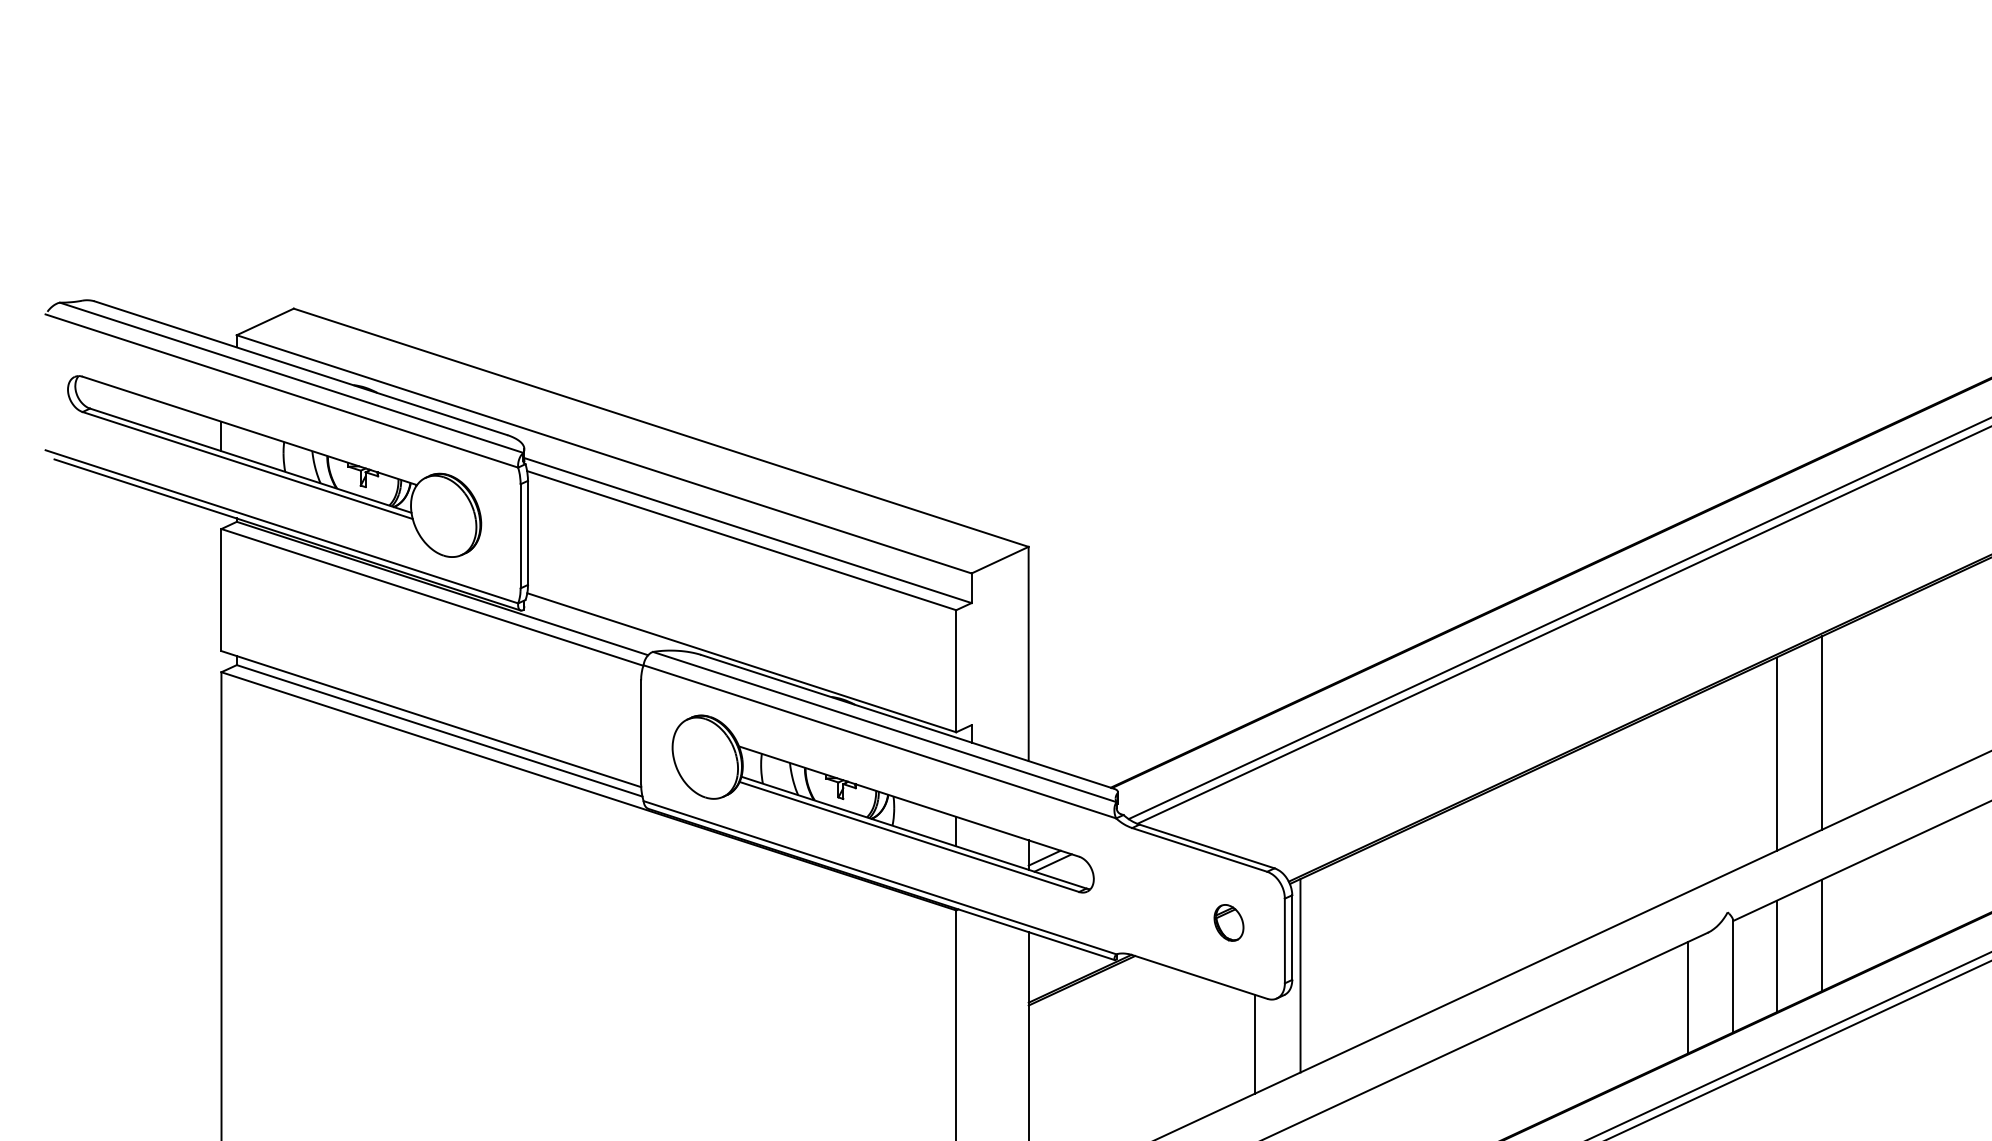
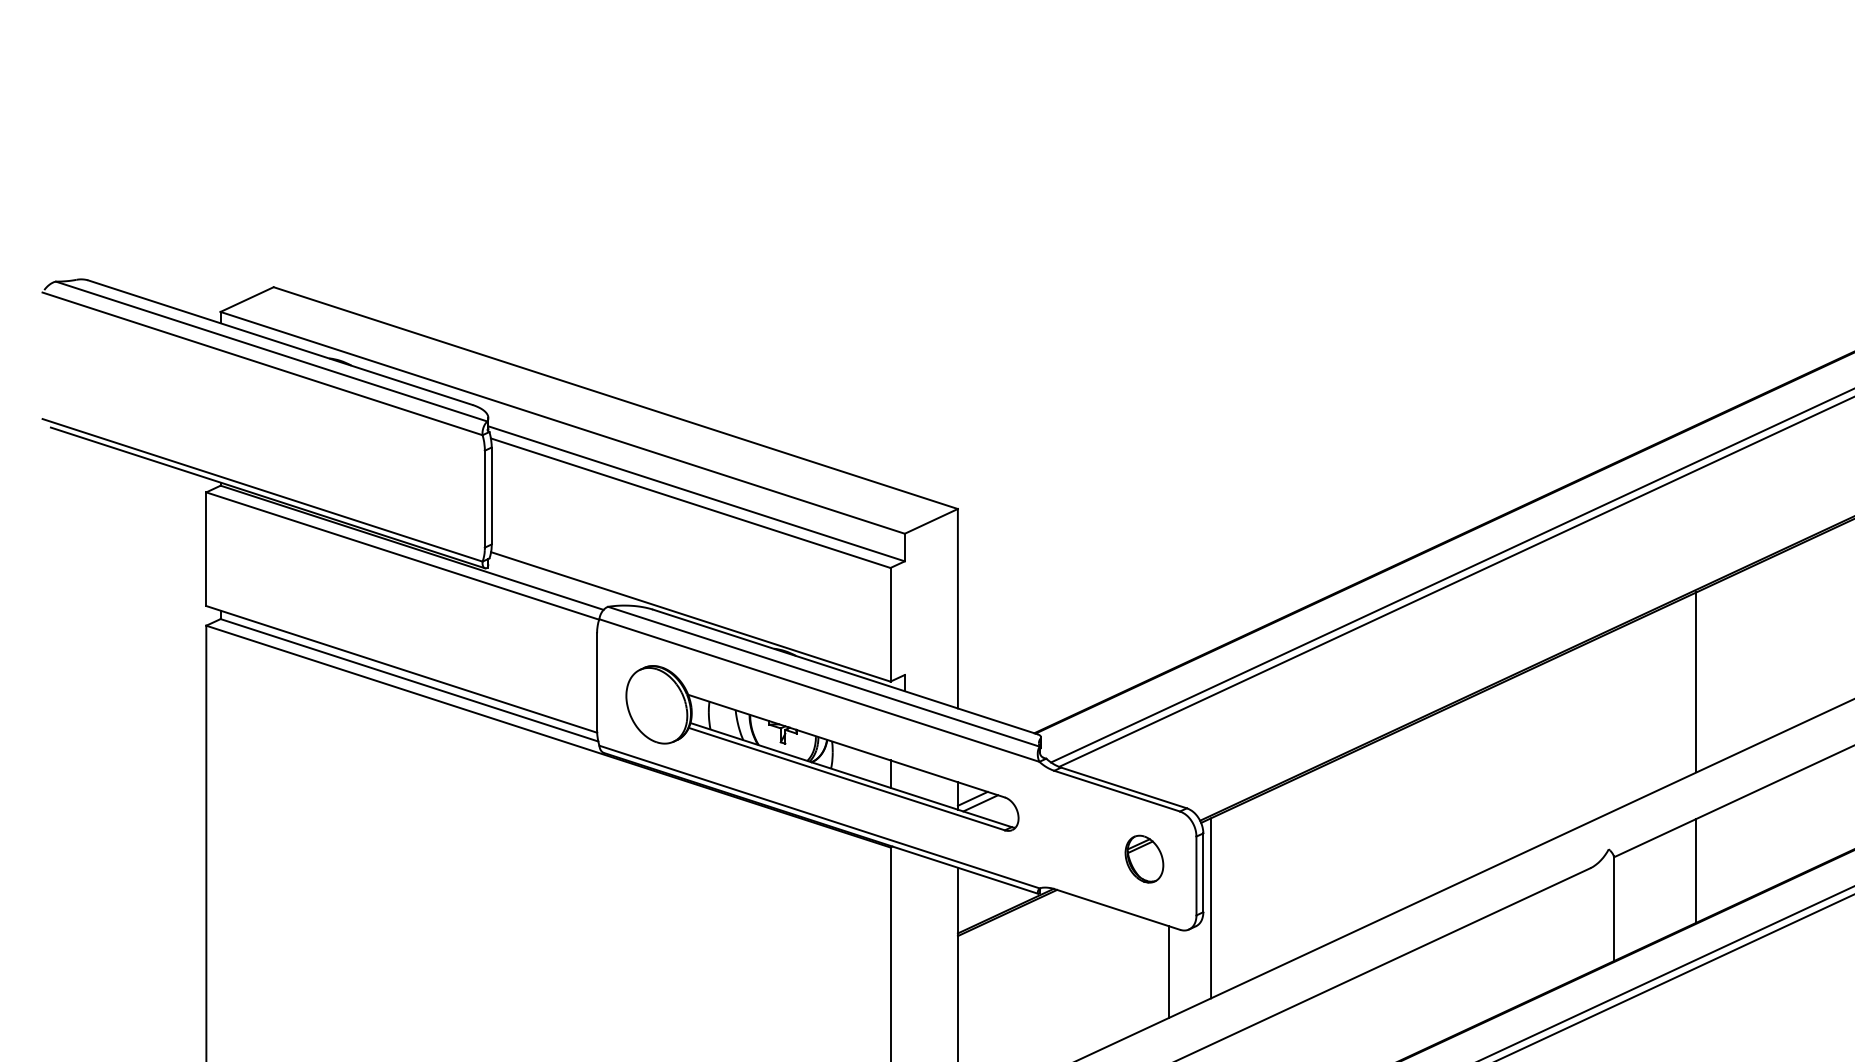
part: (274, 466) -> (255, 434), removed
line: (1776, 754) -> (1654, 702), removed
part: (1229, 922) -> (1144, 858), size x1.4
line: (1776, 956) -> (1654, 890), removed
line: (1687, 997) -> (1571, 928), removed

